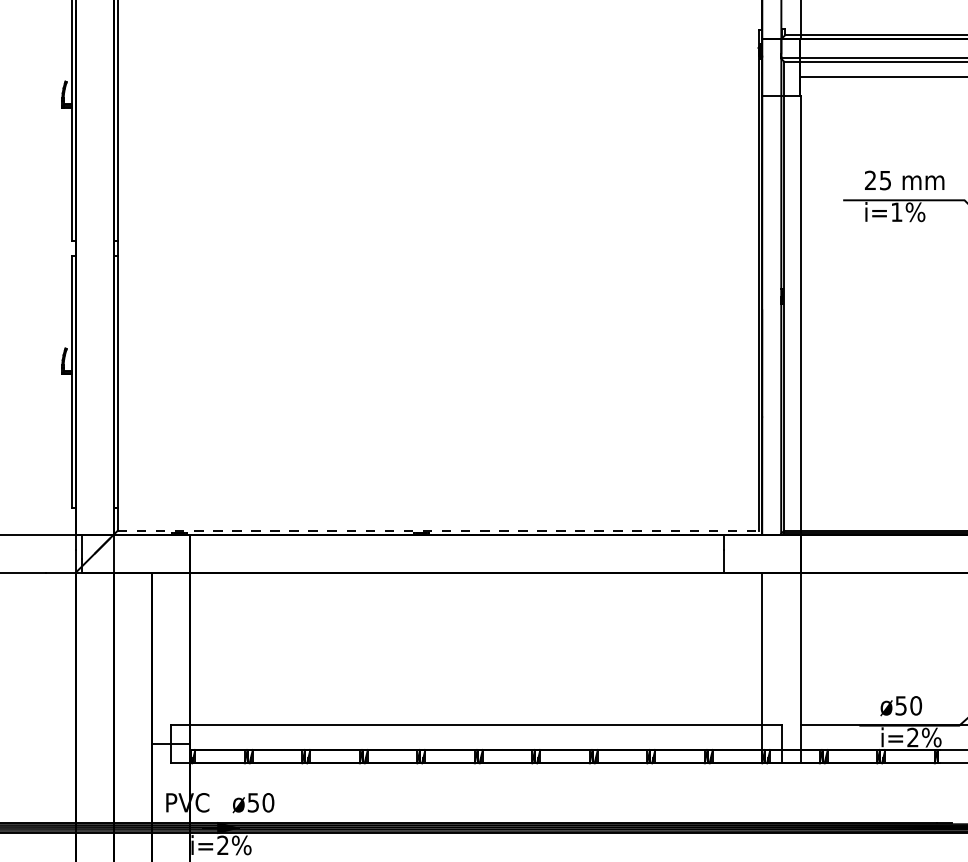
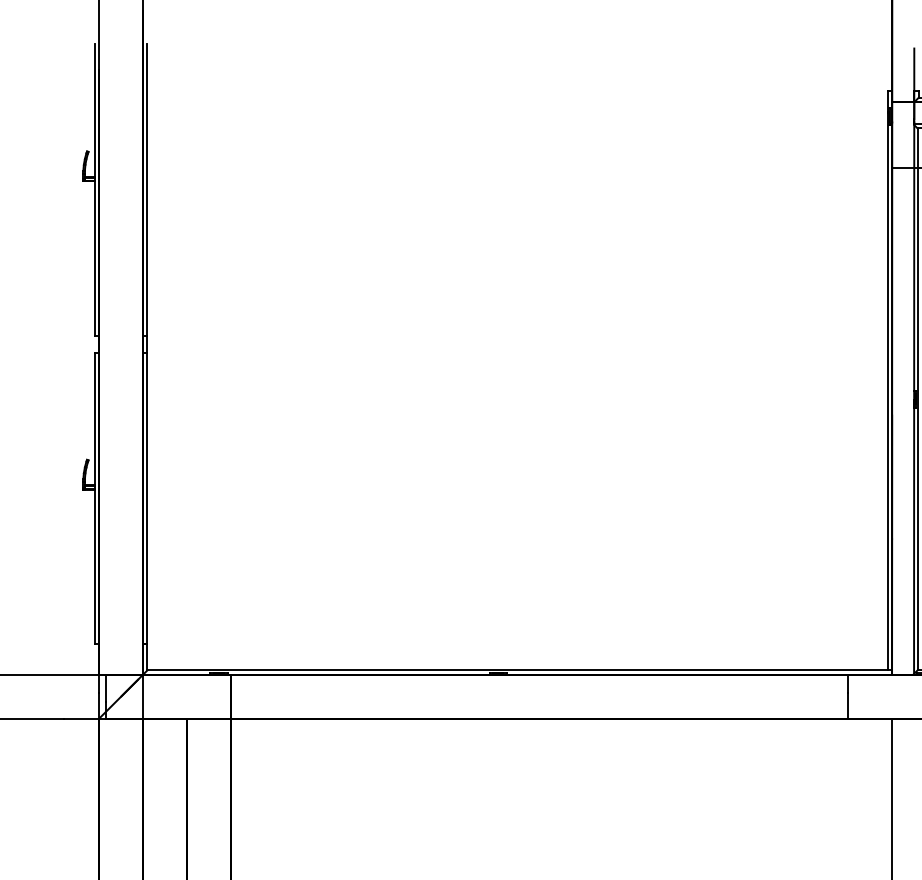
line: (440, 530) -> (520, 670), dashed -> solid

